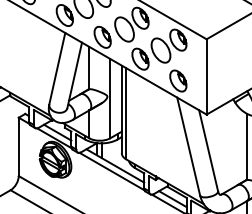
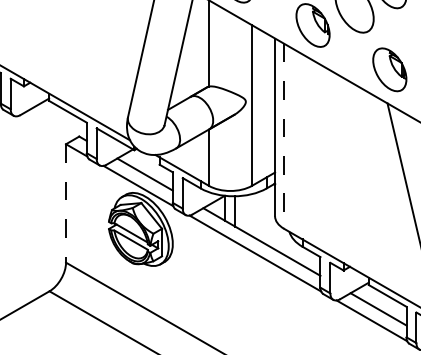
line: (126, 113) -> (284, 135), solid -> dashed
line: (18, 147) -> (65, 204), solid -> dashed

